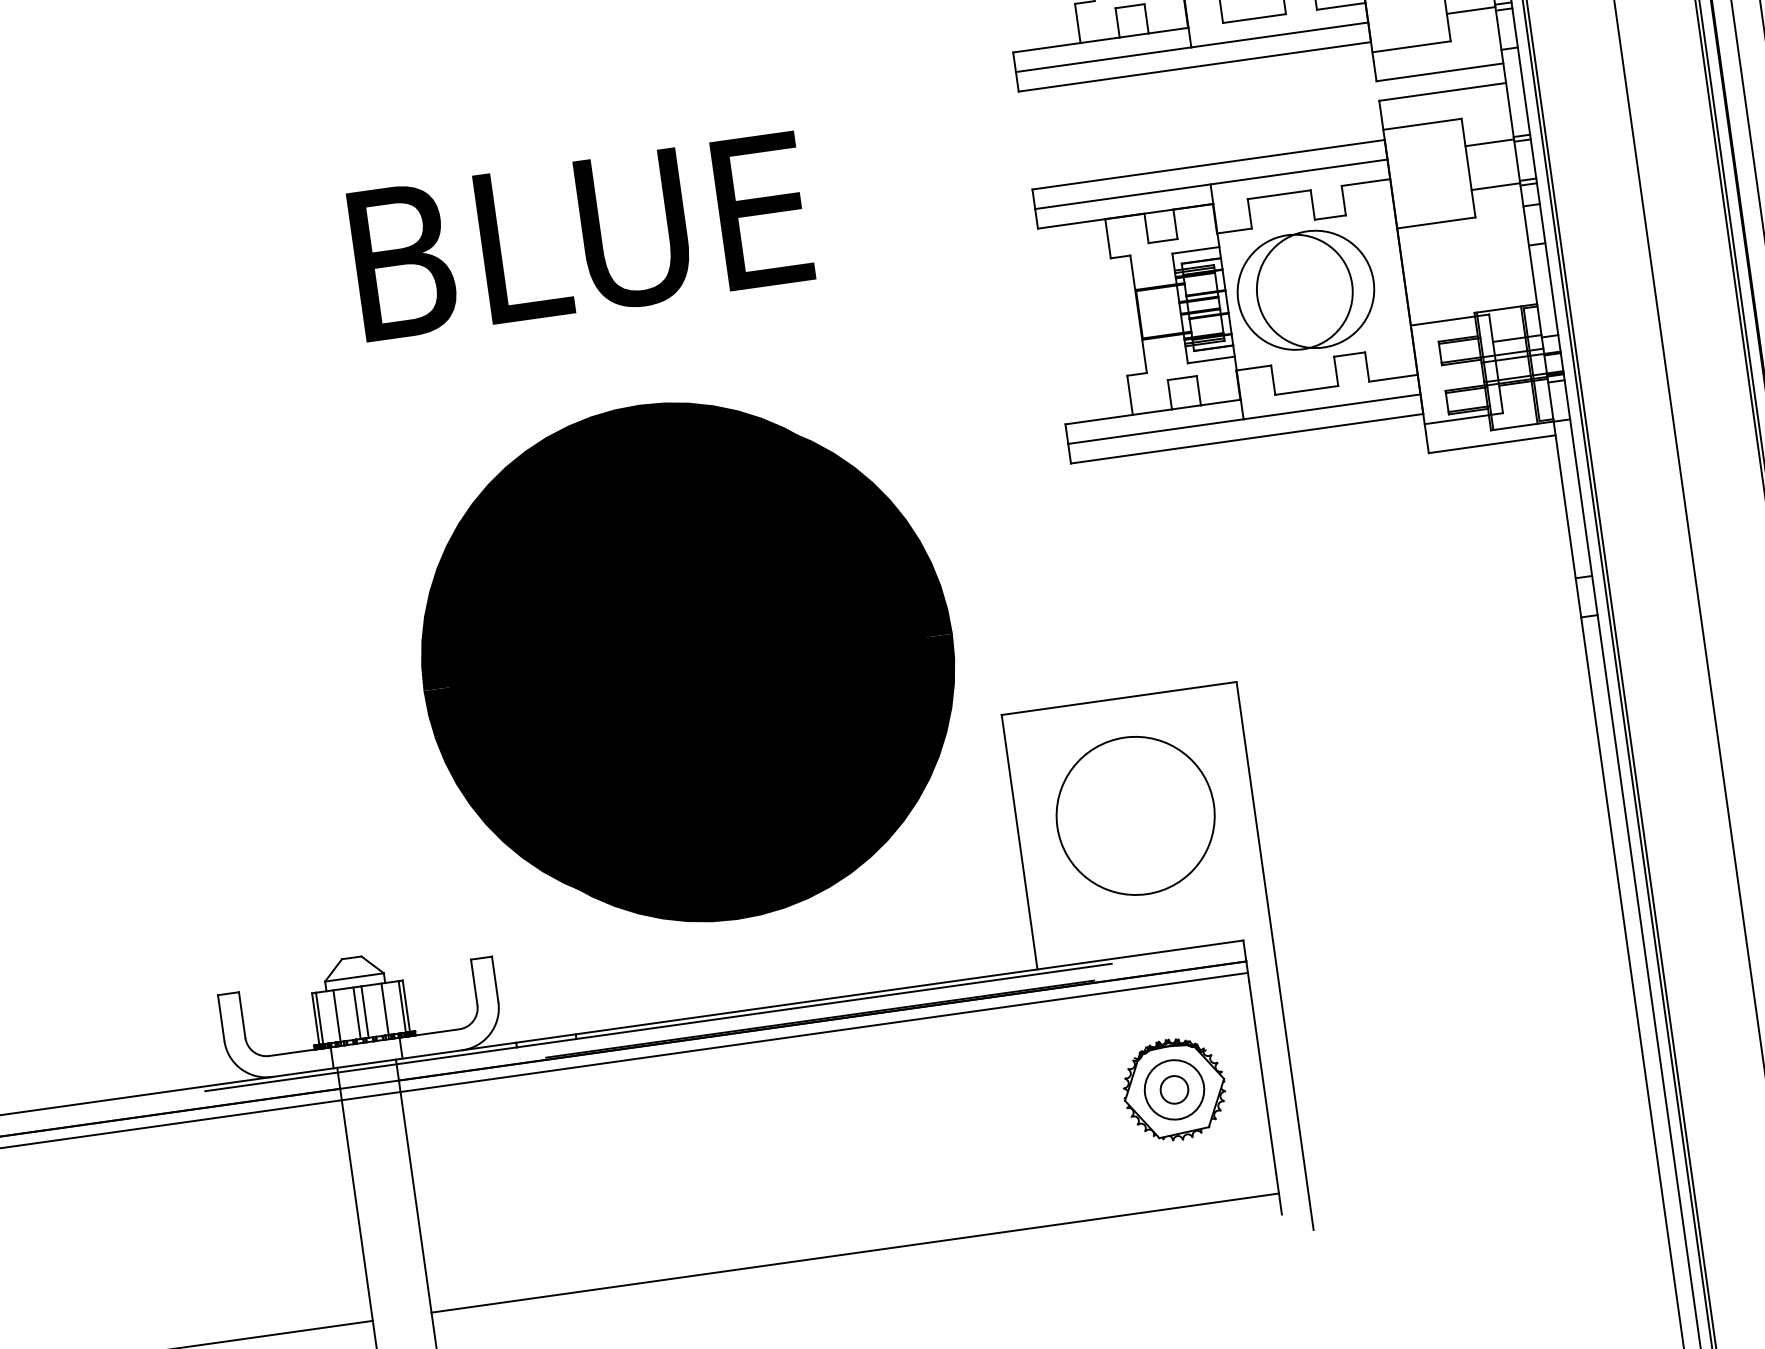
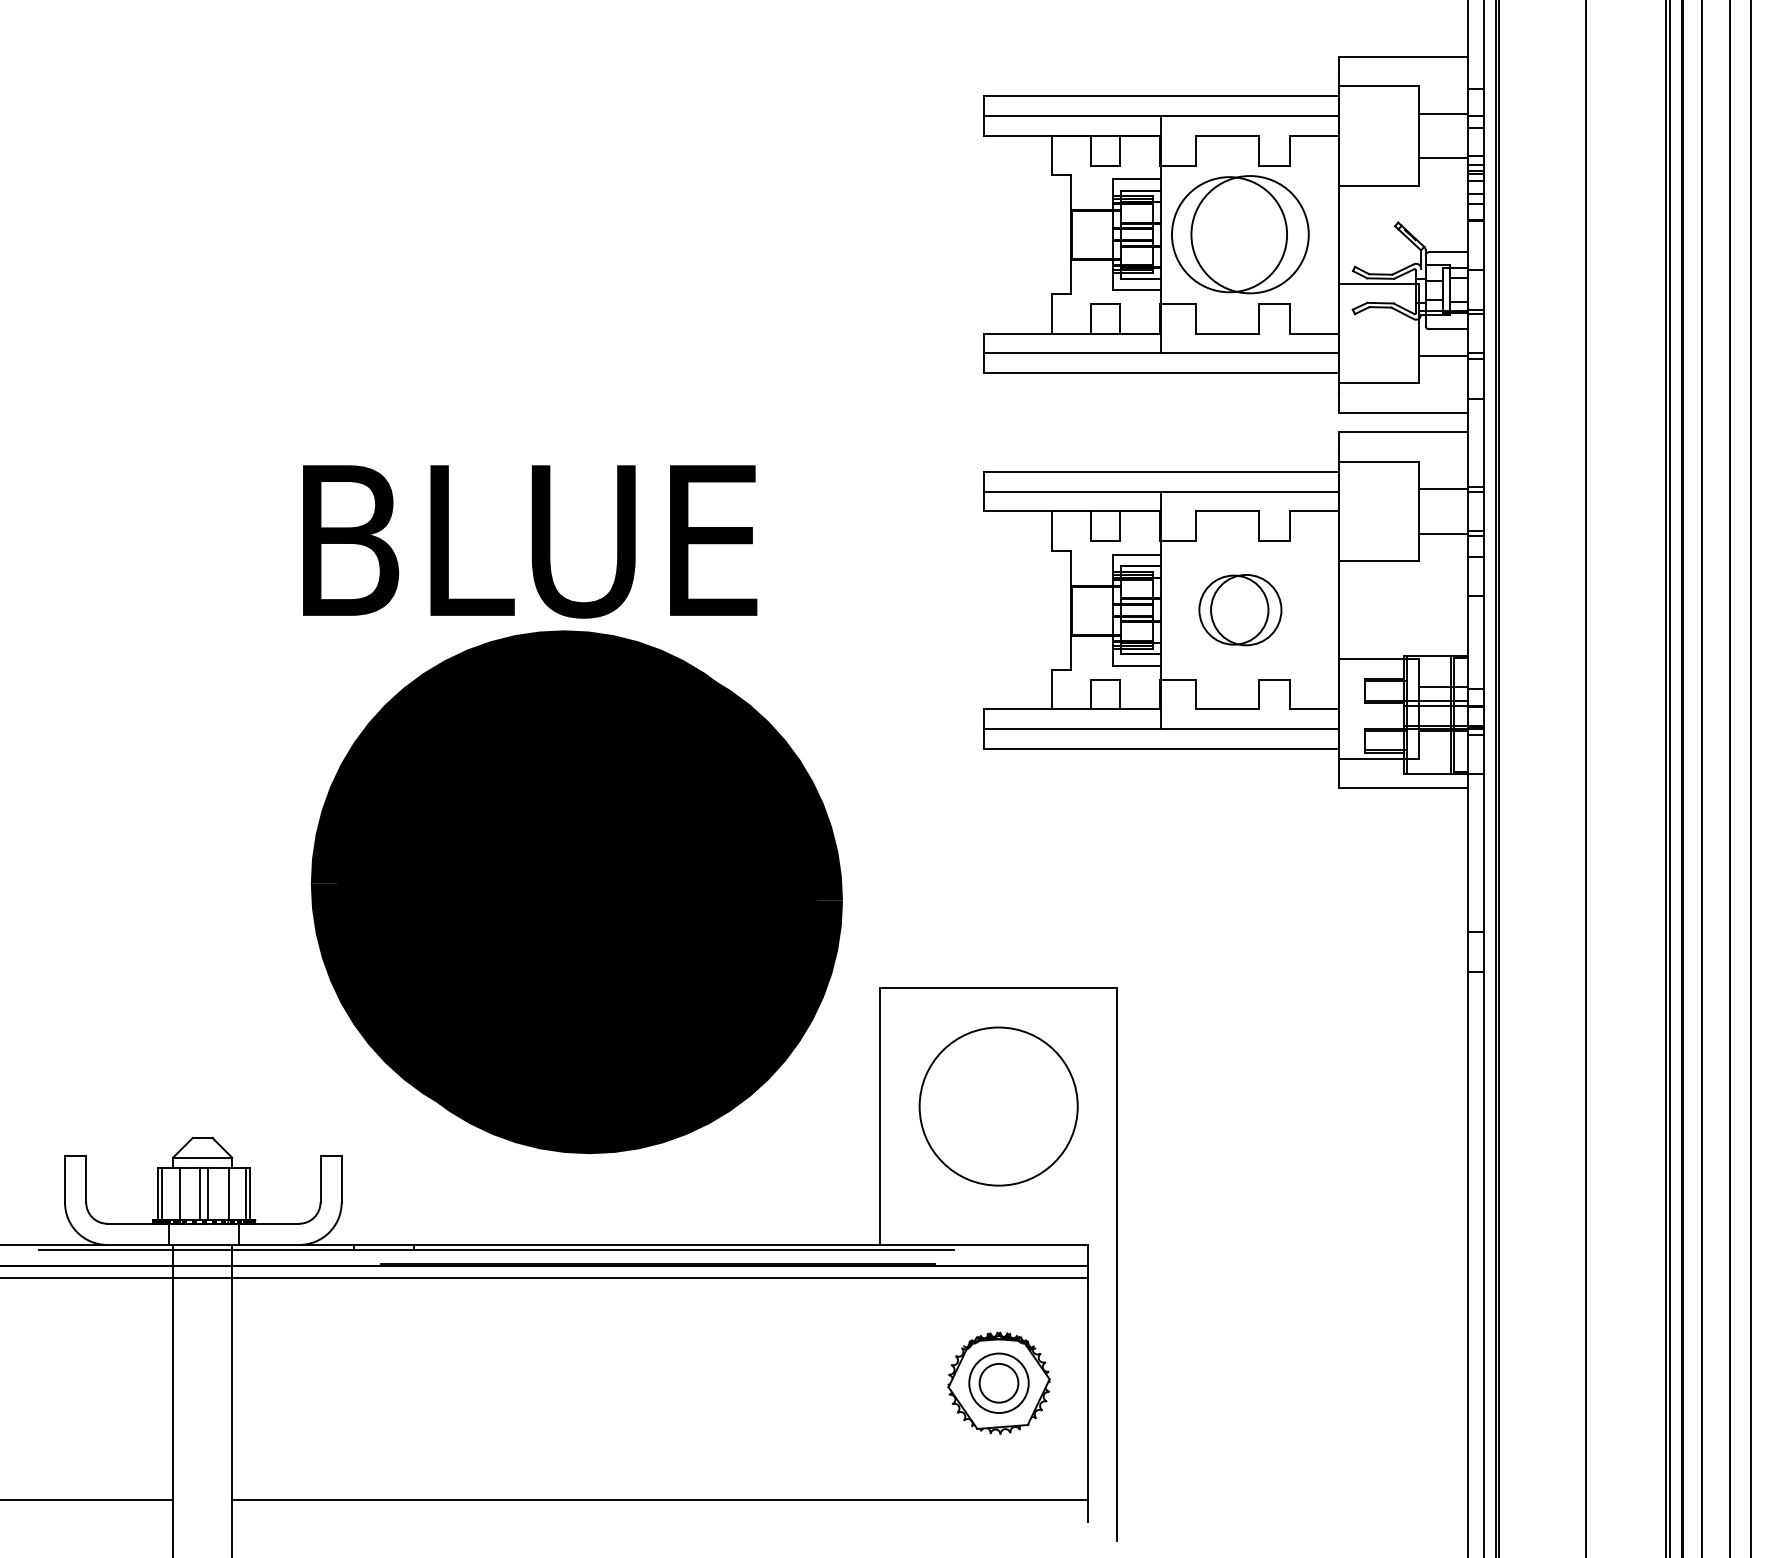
text: (581, 237) -> (530, 541), moved
part: (1305, 290) -> (1240, 609), size x0.6
circle: (1174, 1090) -> (998, 1383), size x1.4

